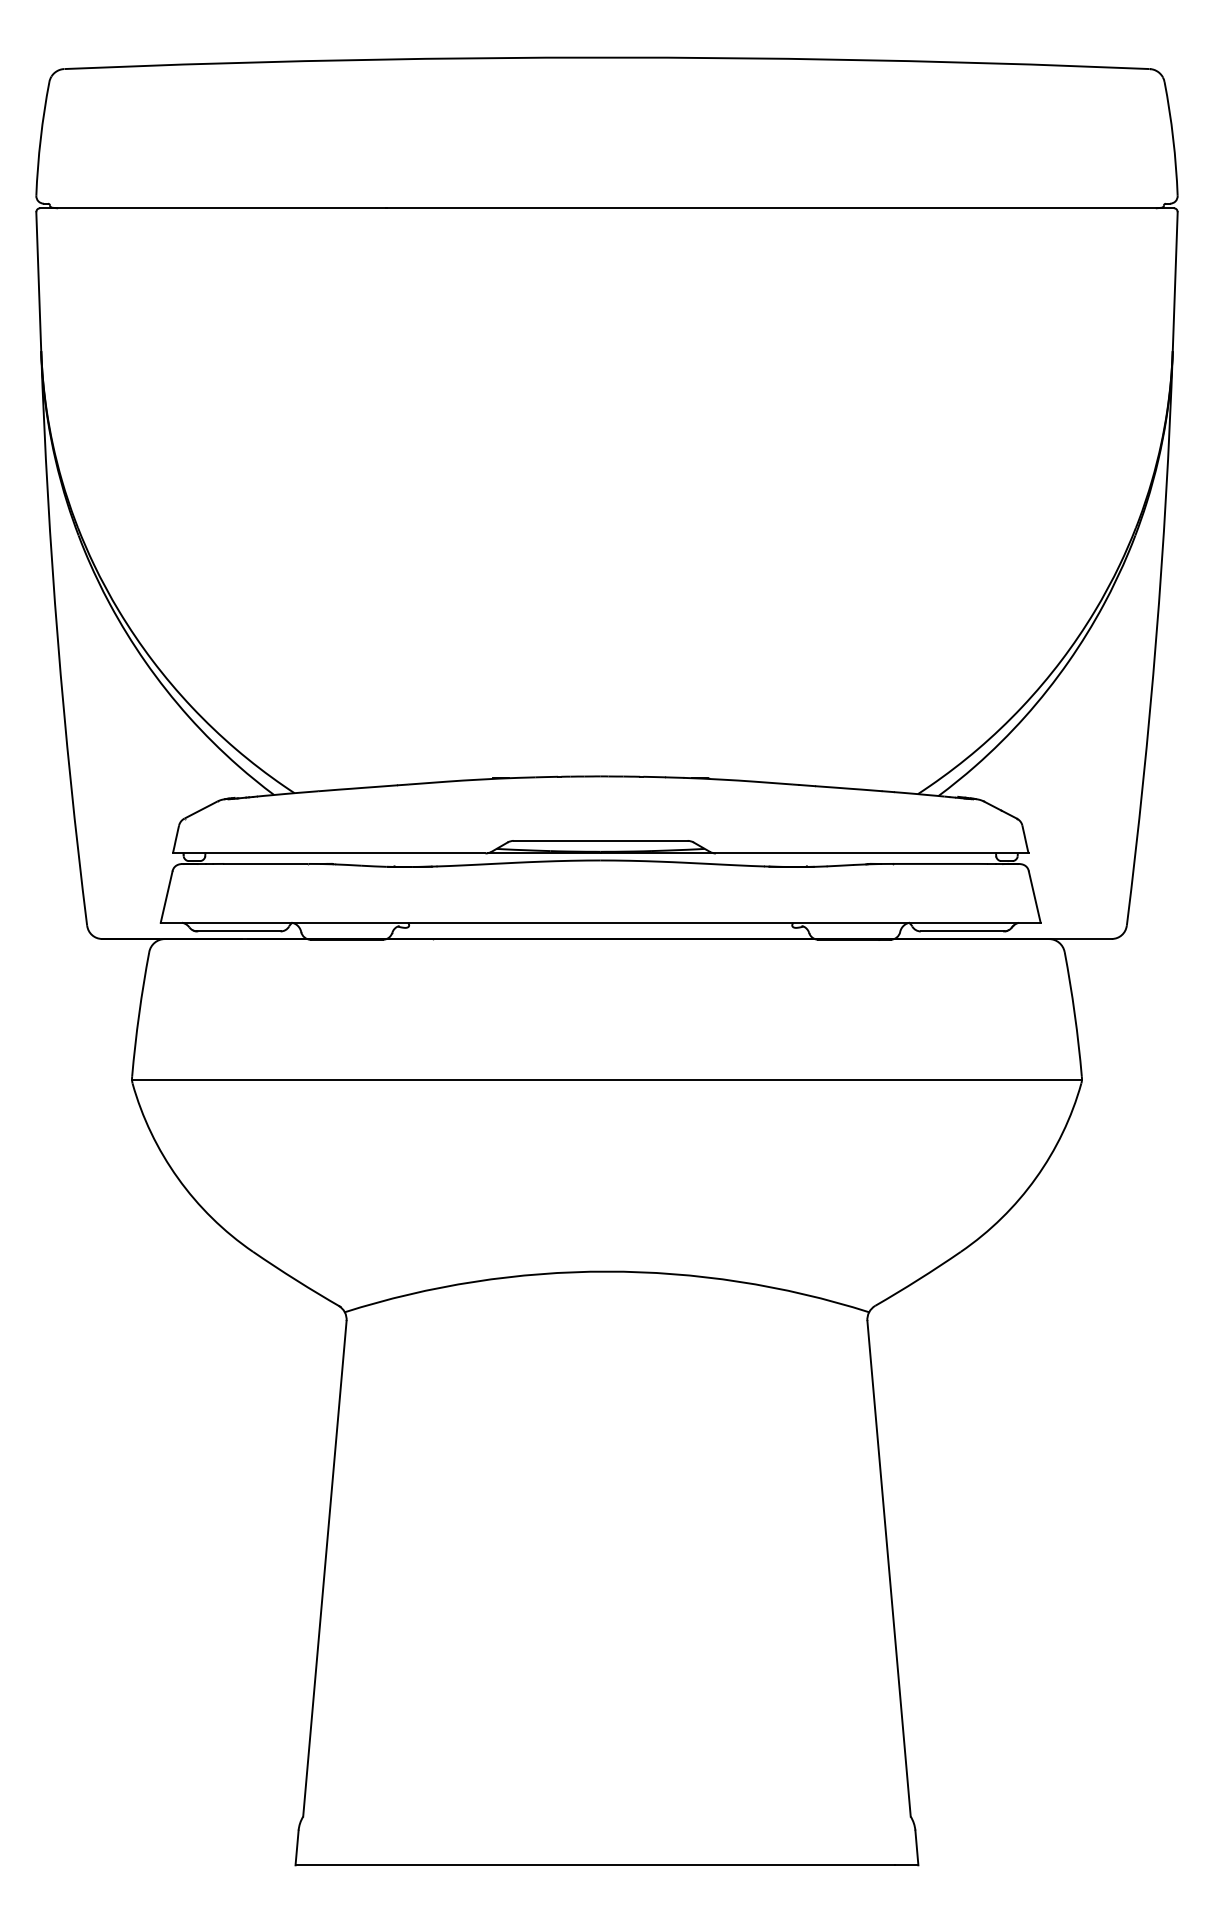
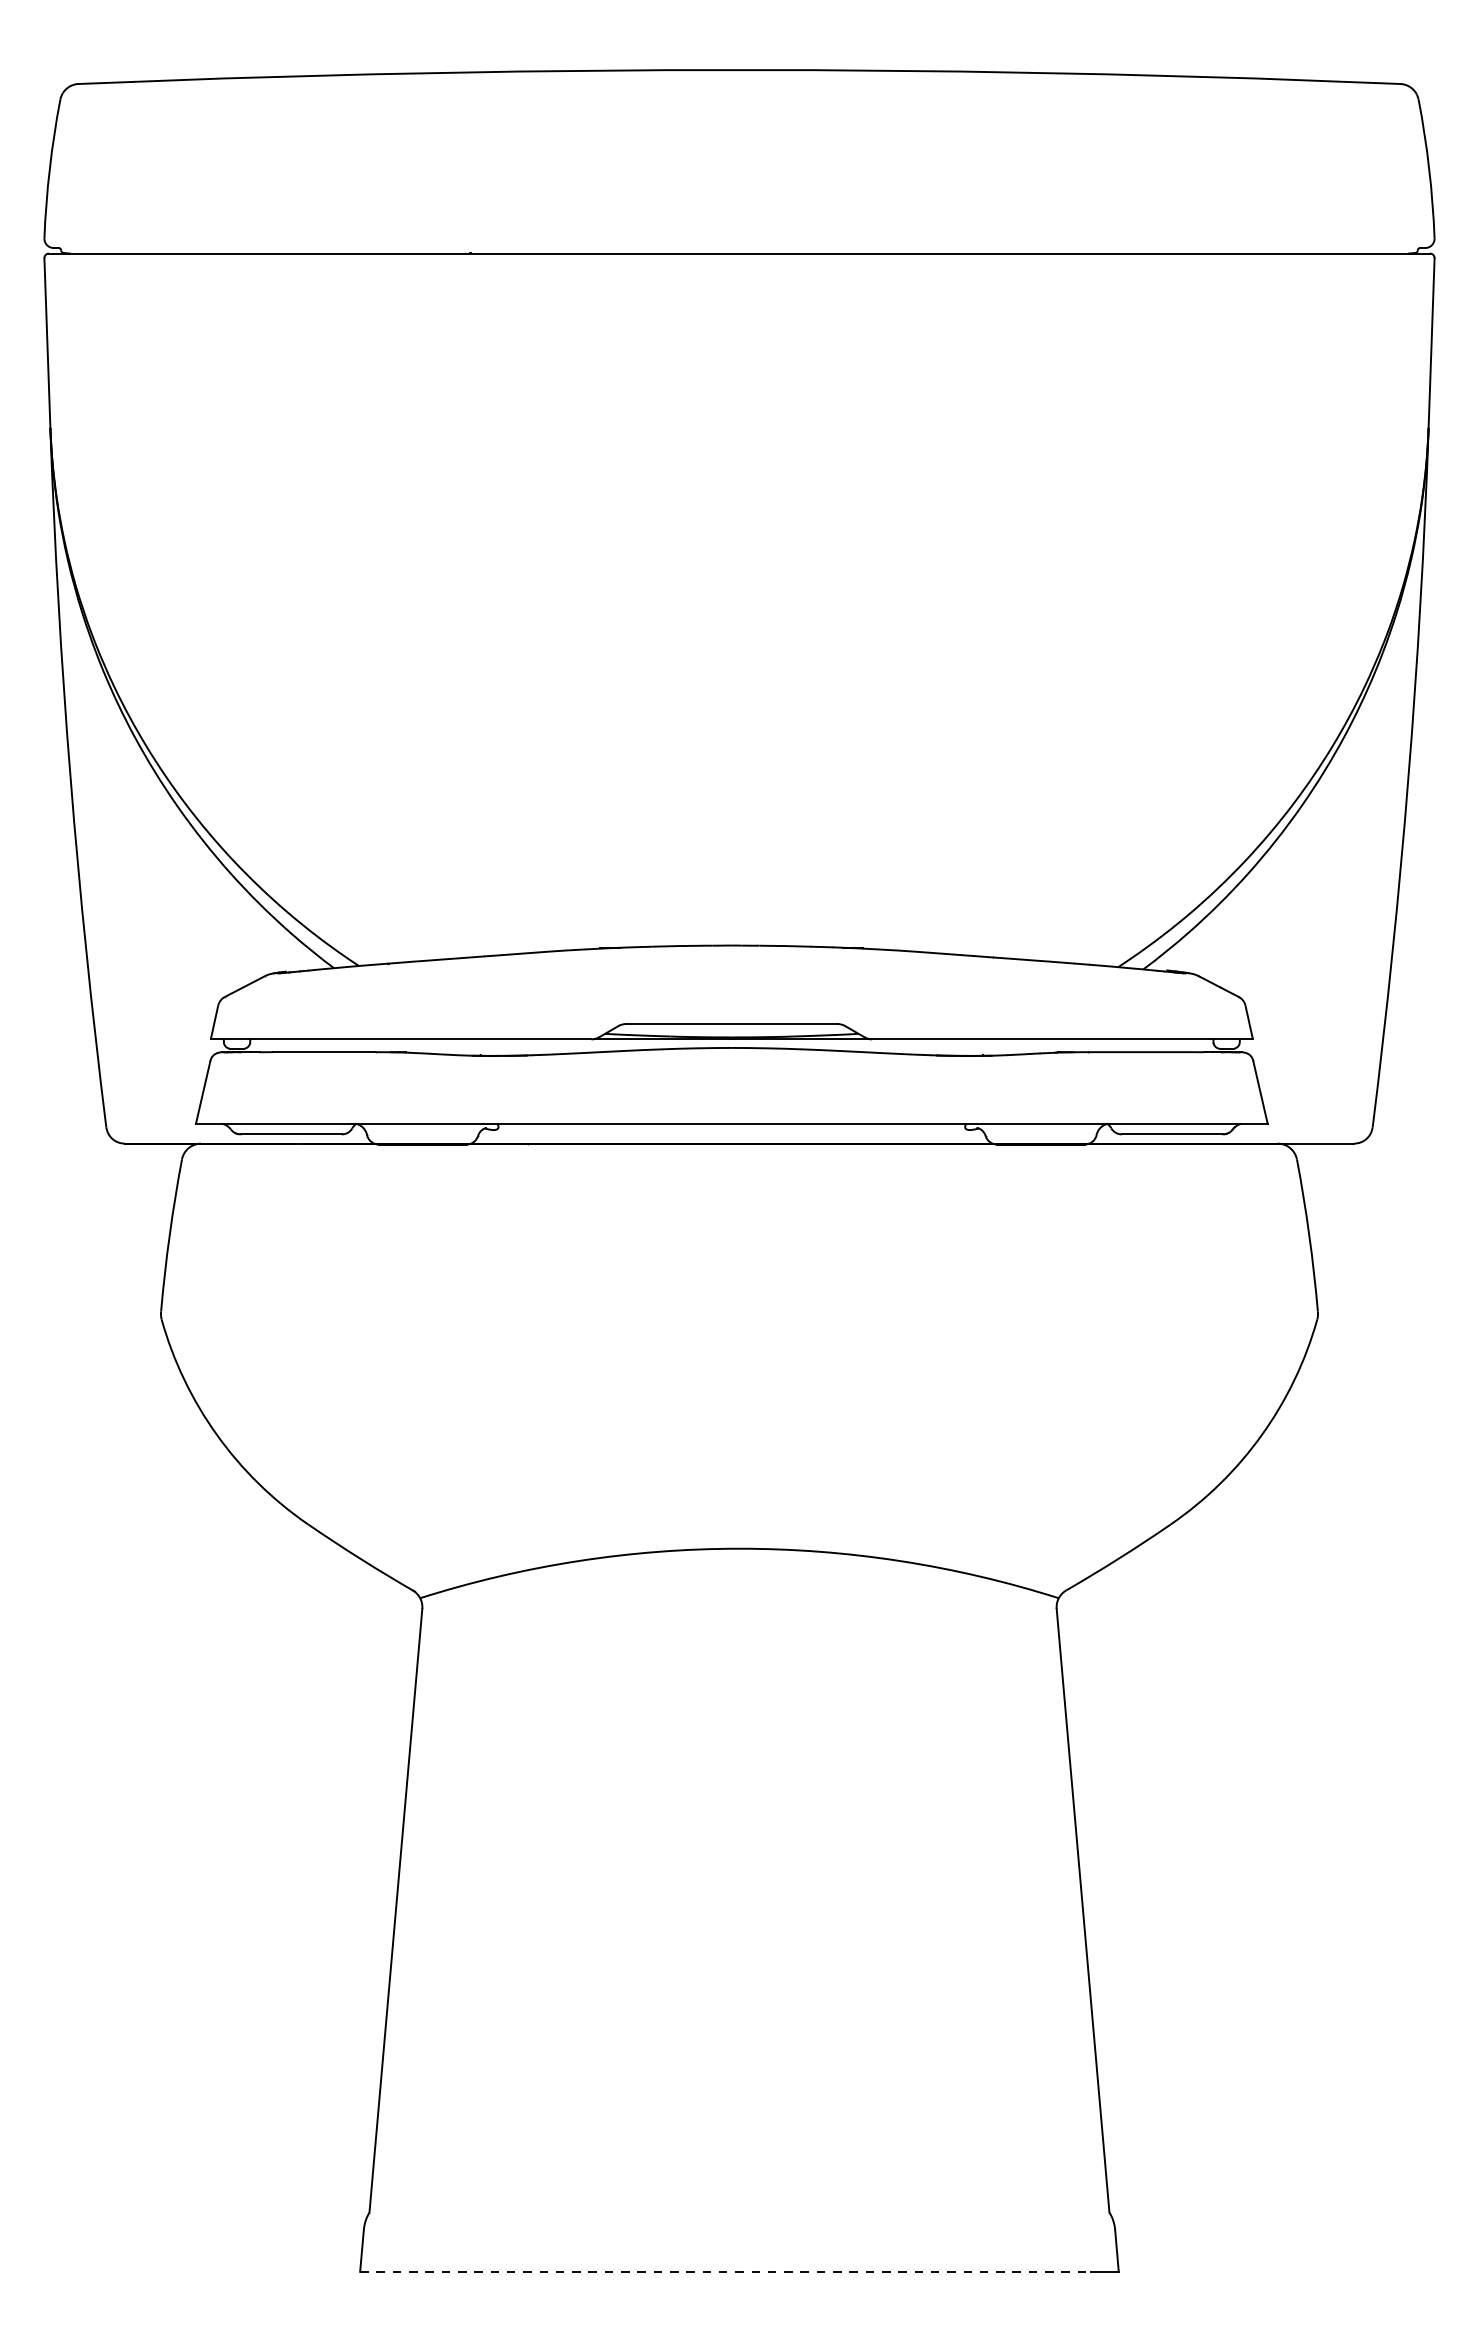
line: (606, 1080) -> (738, 1315), removed
line: (595, 1865) -> (725, 2272), solid -> dashed

